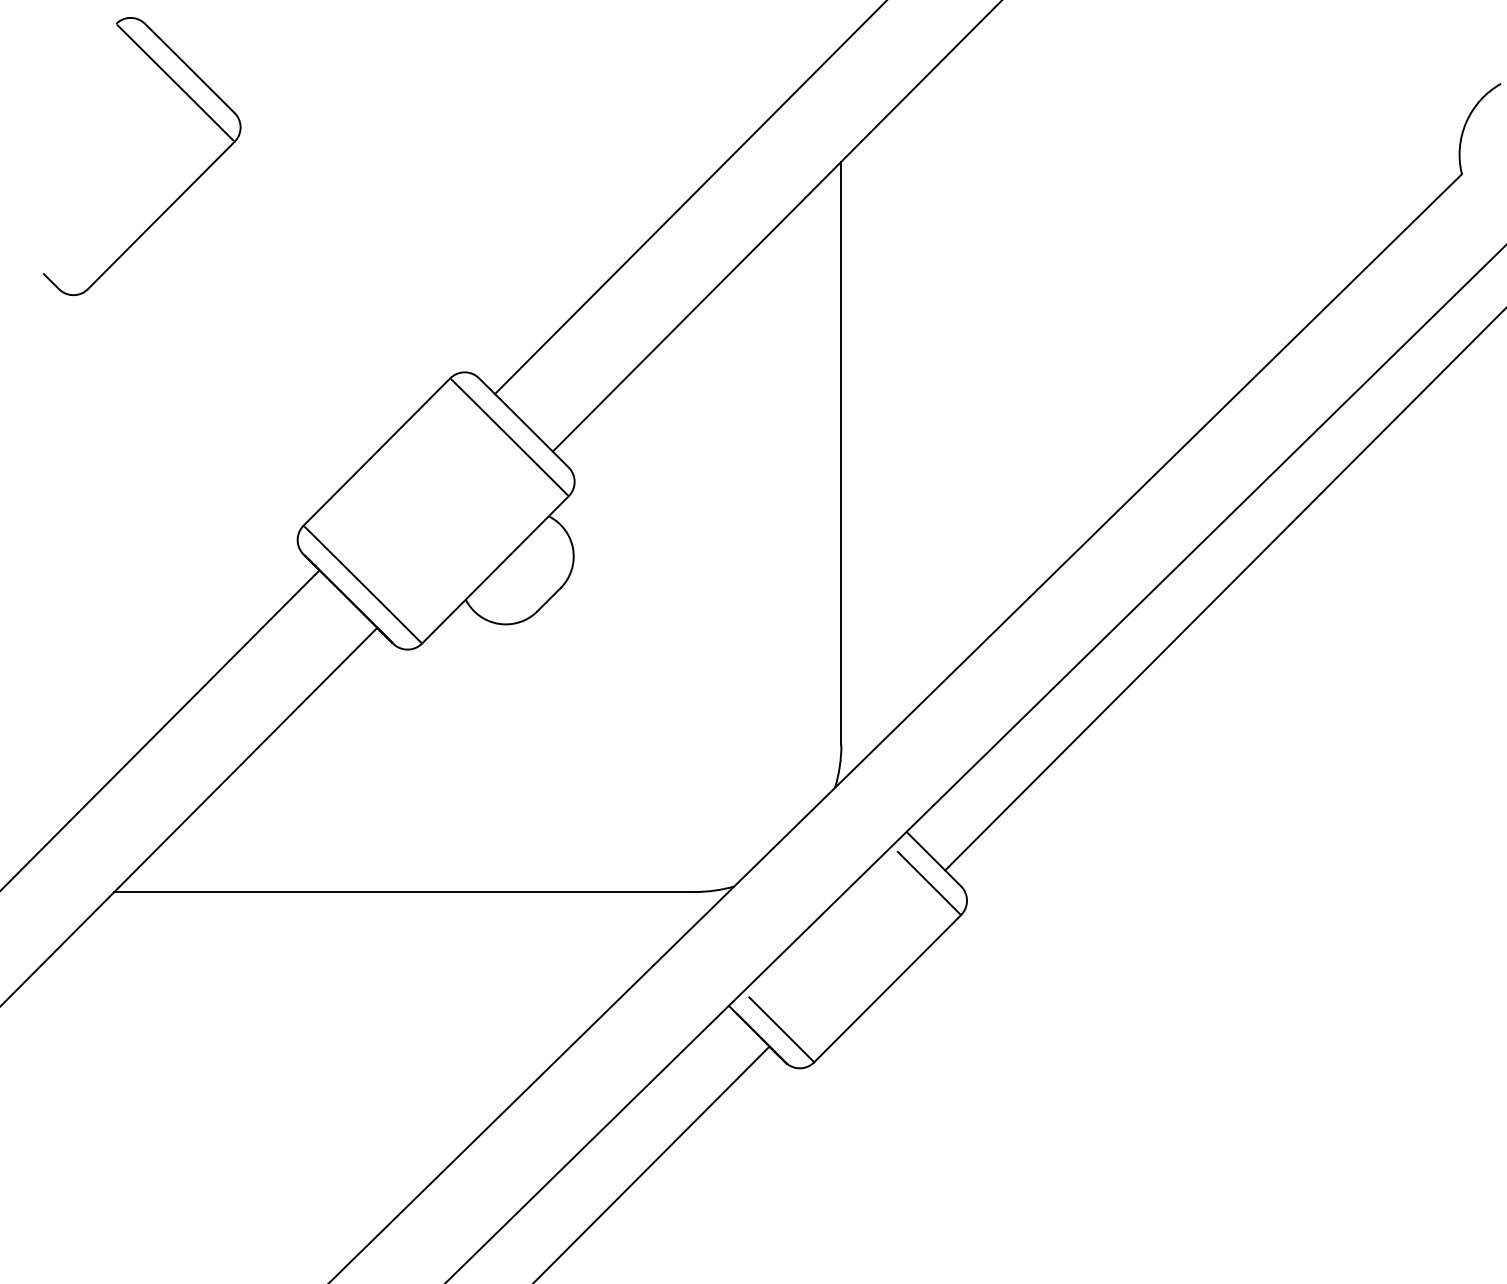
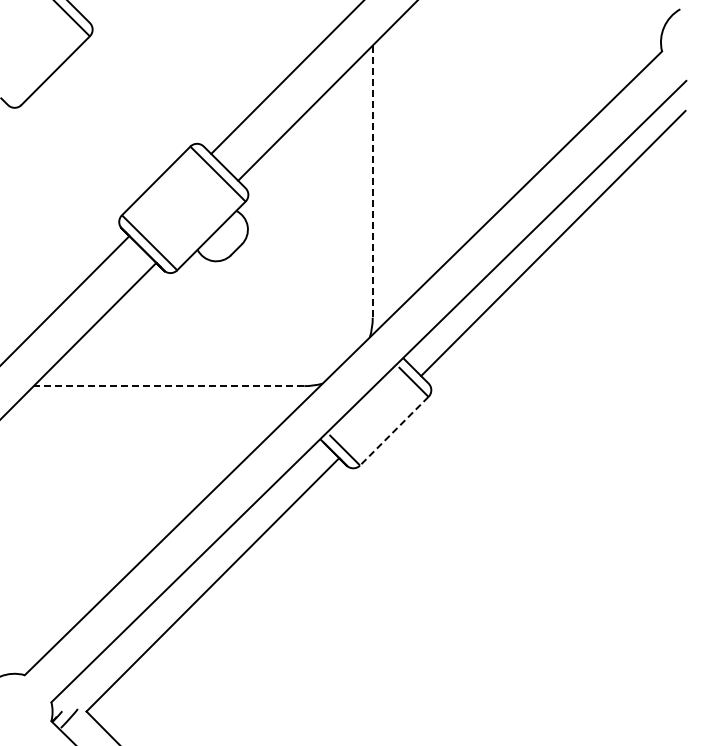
line: (840, 455) -> (372, 182), solid -> dashed
line: (403, 892) -> (168, 386), solid -> dashed
line: (885, 989) -> (393, 431), solid -> dashed

